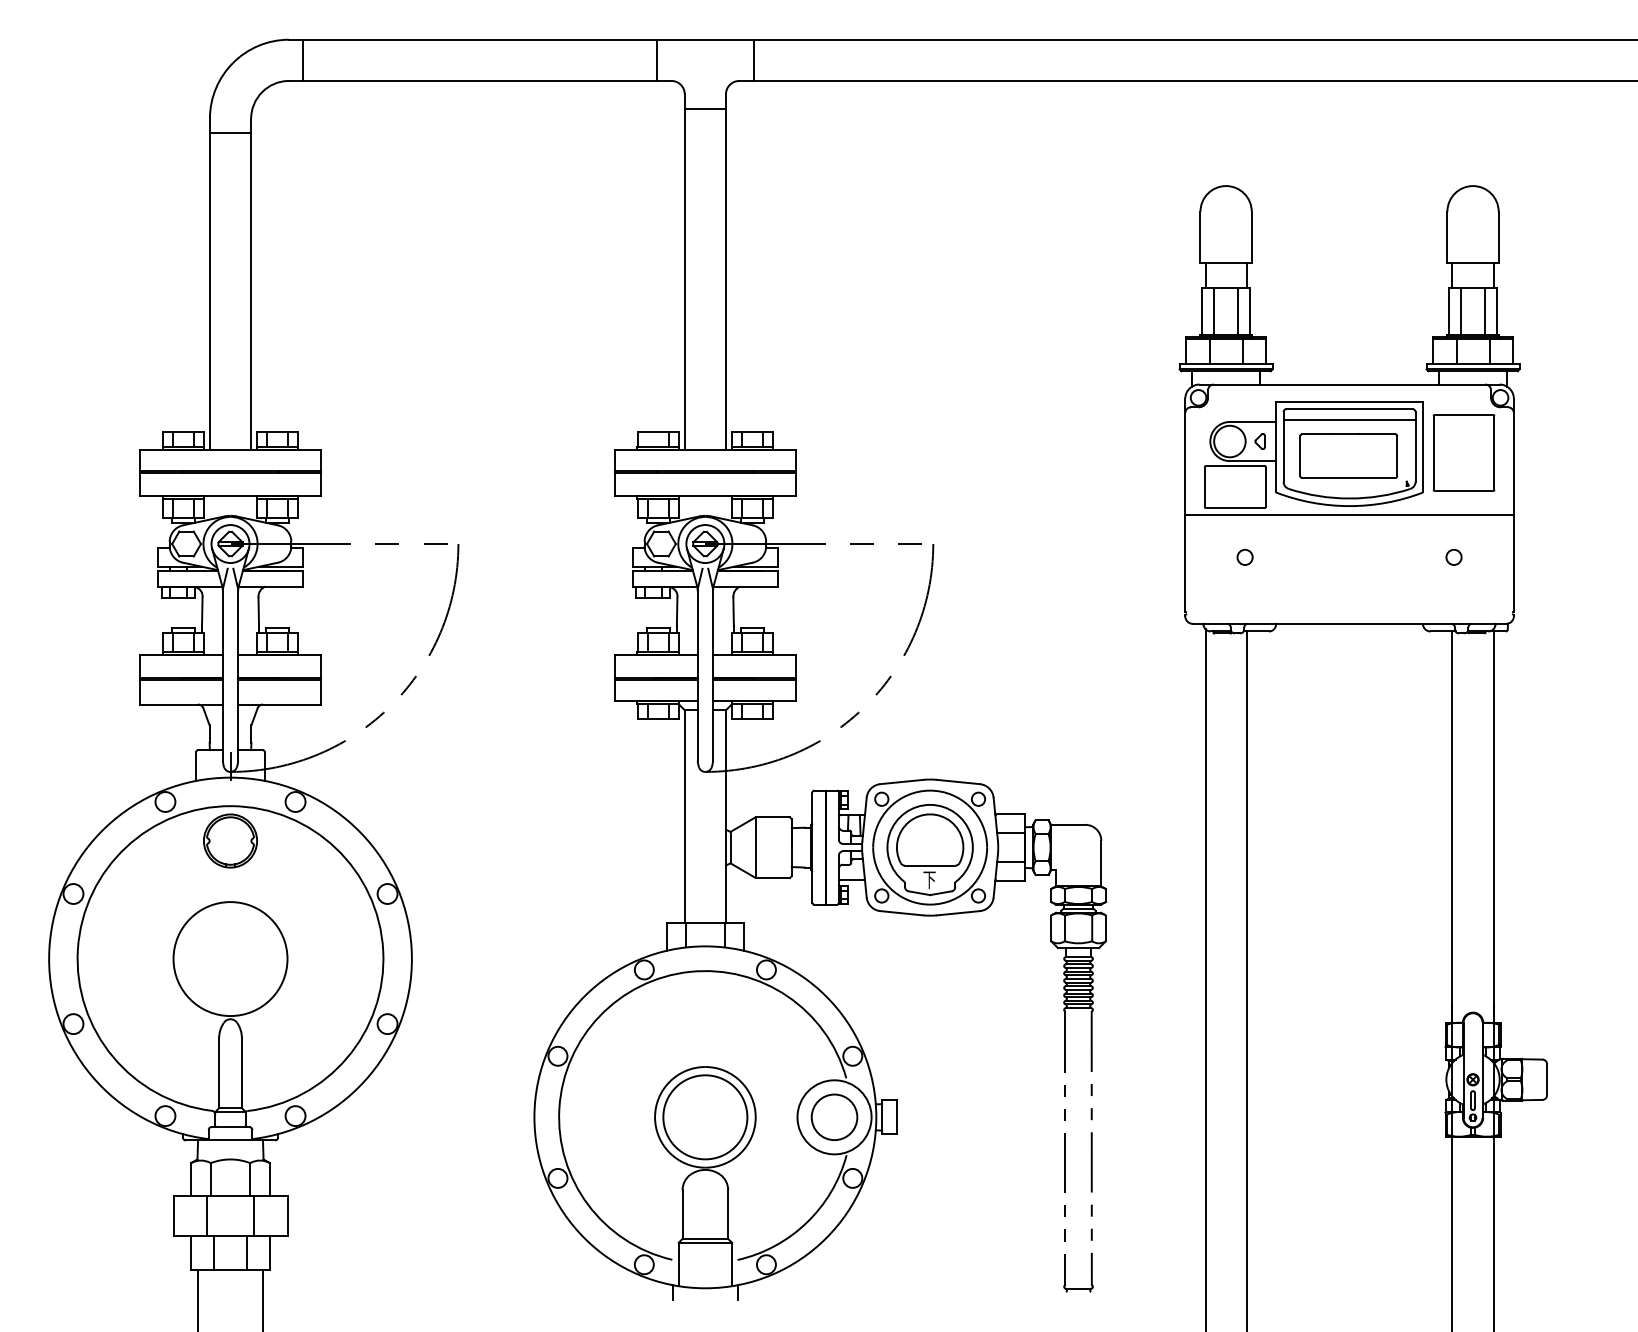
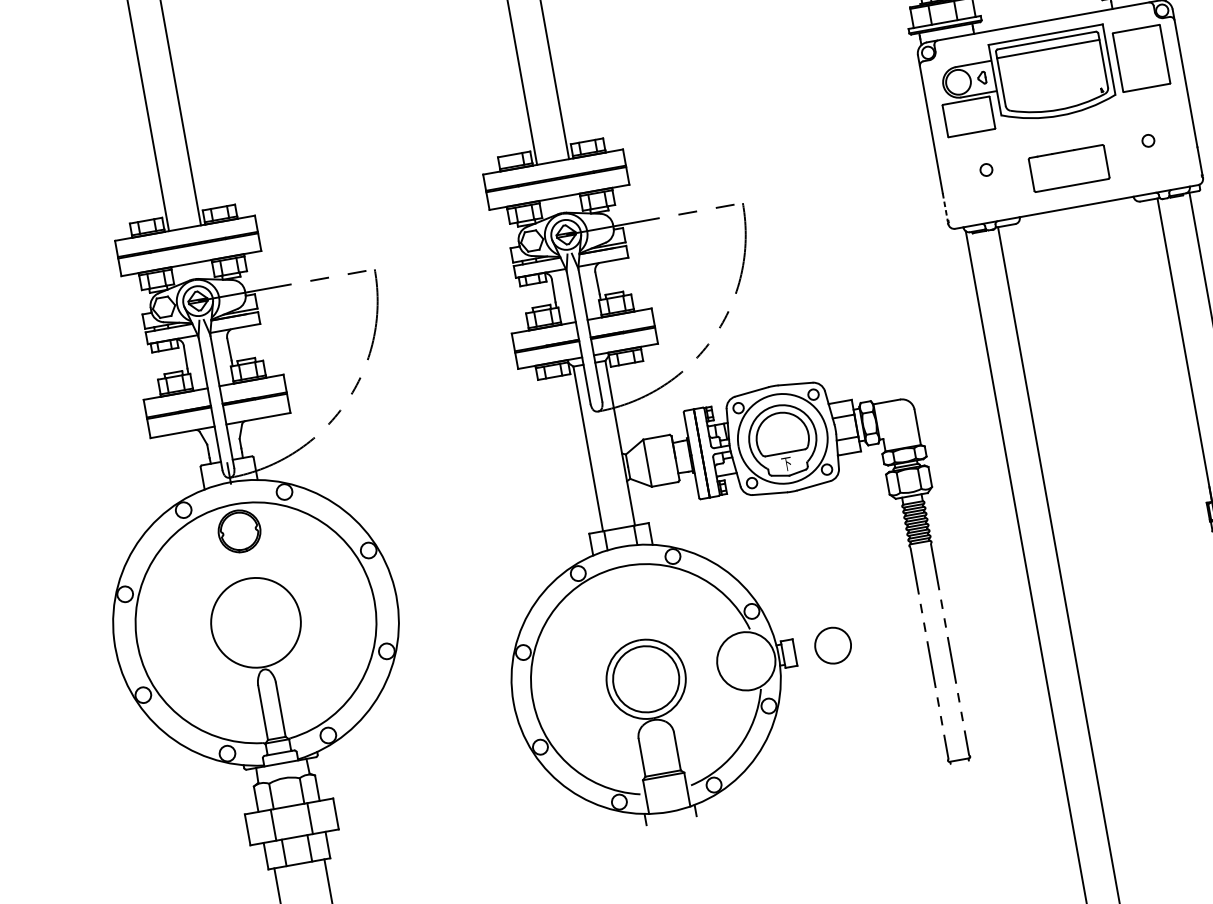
part: (1348, 455) -> (1068, 168), moved
line: (1349, 514) -> (1061, 122), removed
line: (1185, 594) -> (945, 207), solid -> dashed
circle: (834, 1116) -> (832, 645), moved

